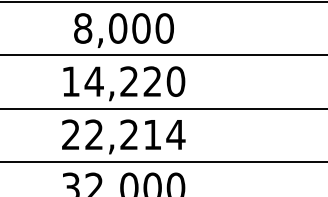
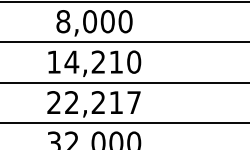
text: (151, 80) -> (115, 61), 14,220 -> 14,210
text: (175, 134) -> (133, 102), 22,214 -> 22,217

